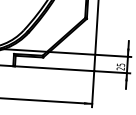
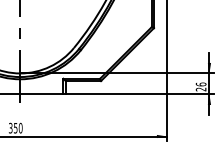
text: (121, 65) -> (201, 84), 25 -> 26

